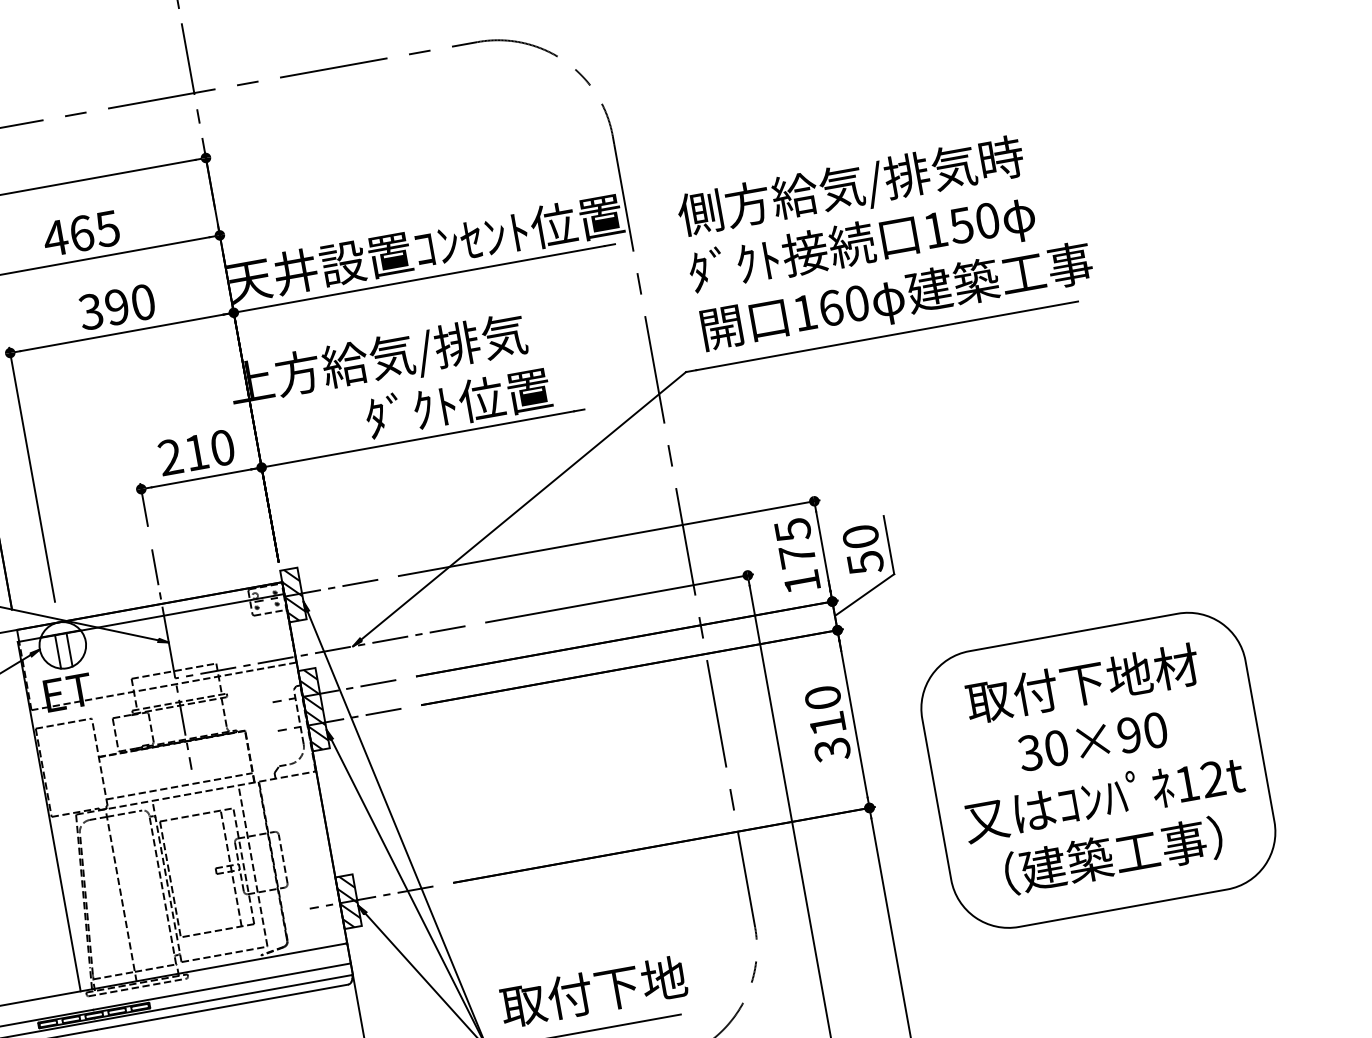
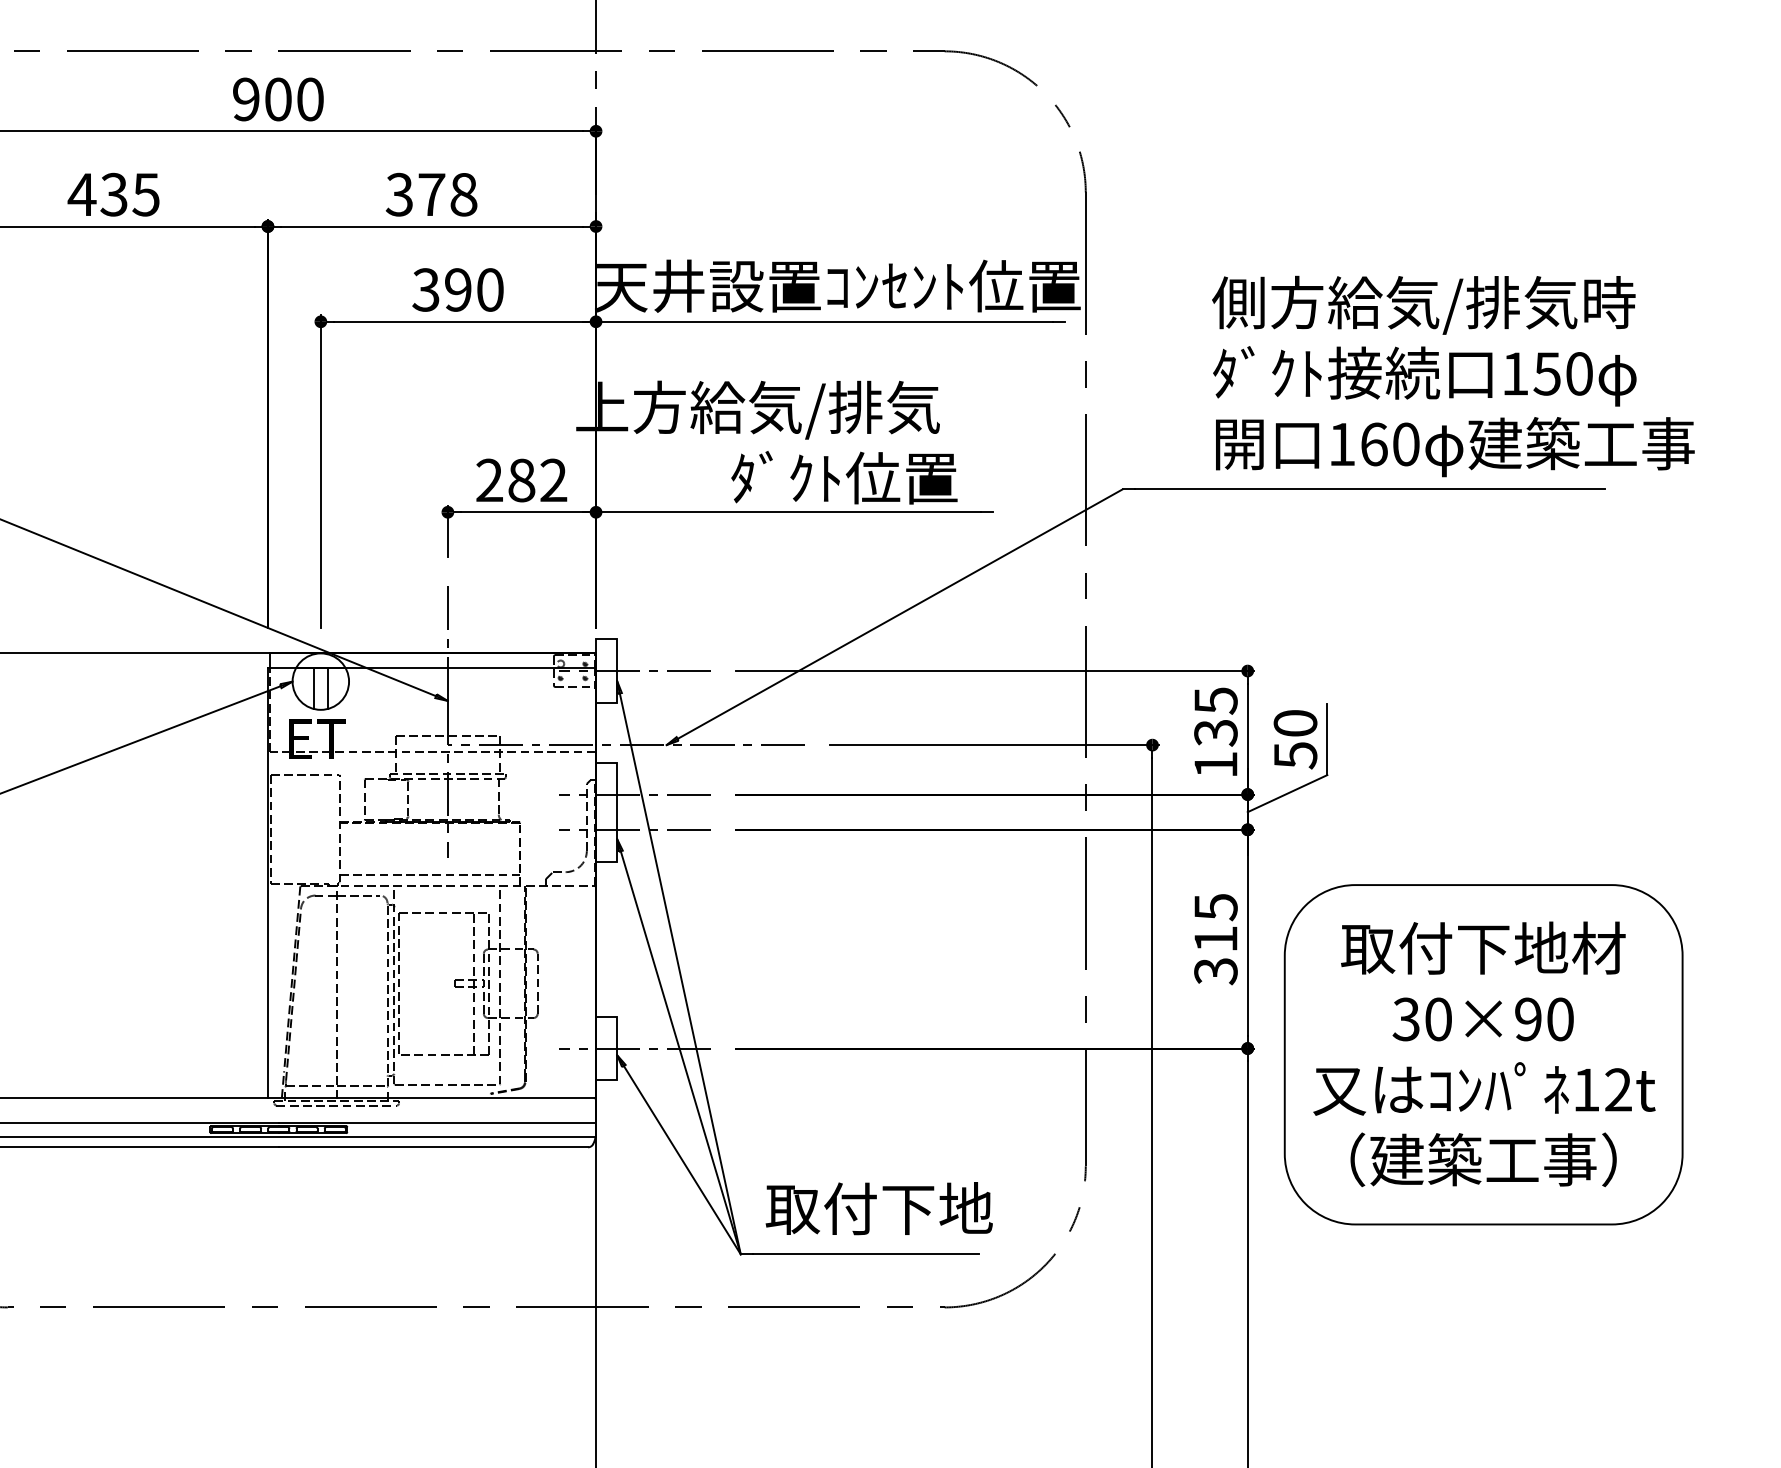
text: (81, 233) -> (431, 194), 465 -> 378
text: (885, 241) -> (1453, 376), moved
text: (209, 450) -> (537, 480), 210 -> 282
text: (797, 555) -> (1215, 732), 175 -> 135
hatch: (293, 594) -> (606, 670), removed
text: (822, 698) -> (1215, 907), 310 -> 315
hatch: (313, 709) -> (606, 811), removed
part: (1098, 770) -> (1483, 1054), moved
hatch: (348, 901) -> (606, 1048), removed

